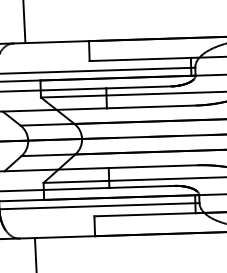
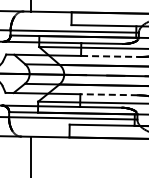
line: (151, 107) -> (109, 56), solid -> dashed
line: (154, 166) -> (109, 94), solid -> dashed

